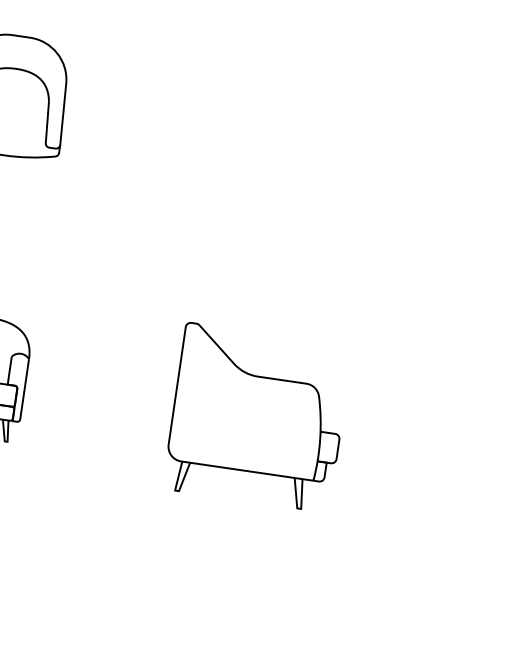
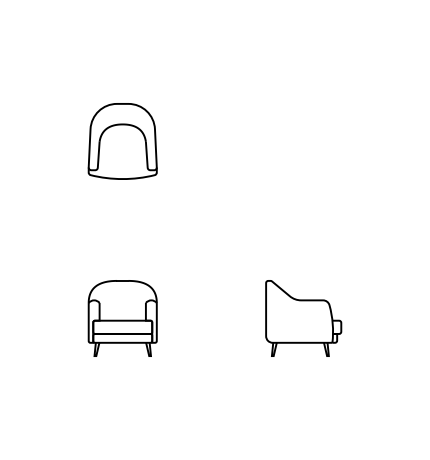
part: (257, 417) -> (303, 318), size x0.71

